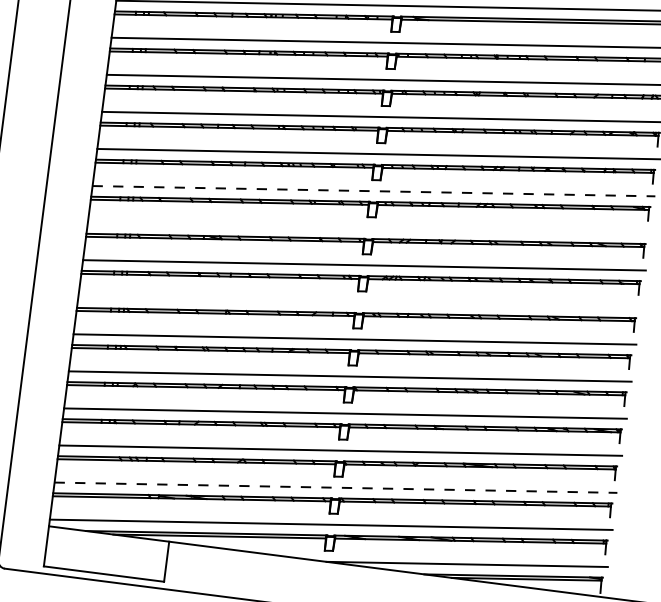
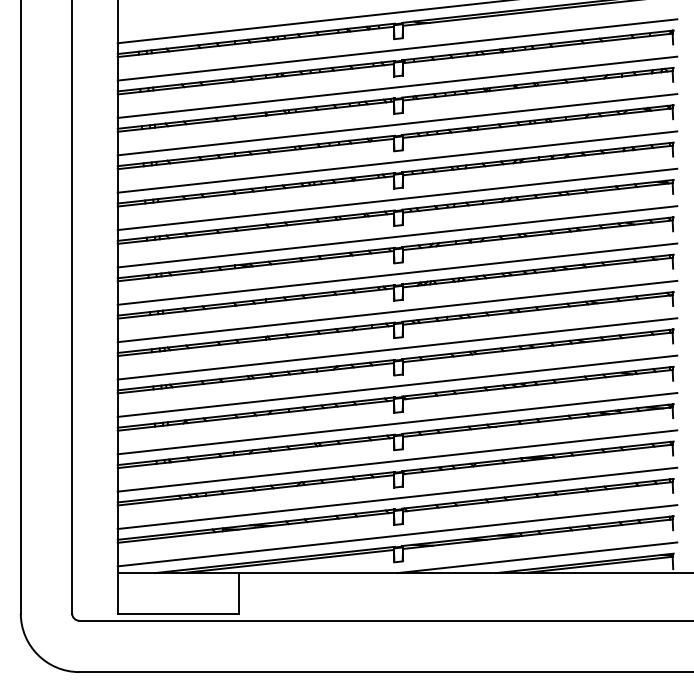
line: (374, 191) -> (398, 199), dashed -> solid
line: (369, 227) -> (397, 236), added
line: (359, 302) -> (397, 311), added
line: (336, 487) -> (398, 498), dashed -> solid

